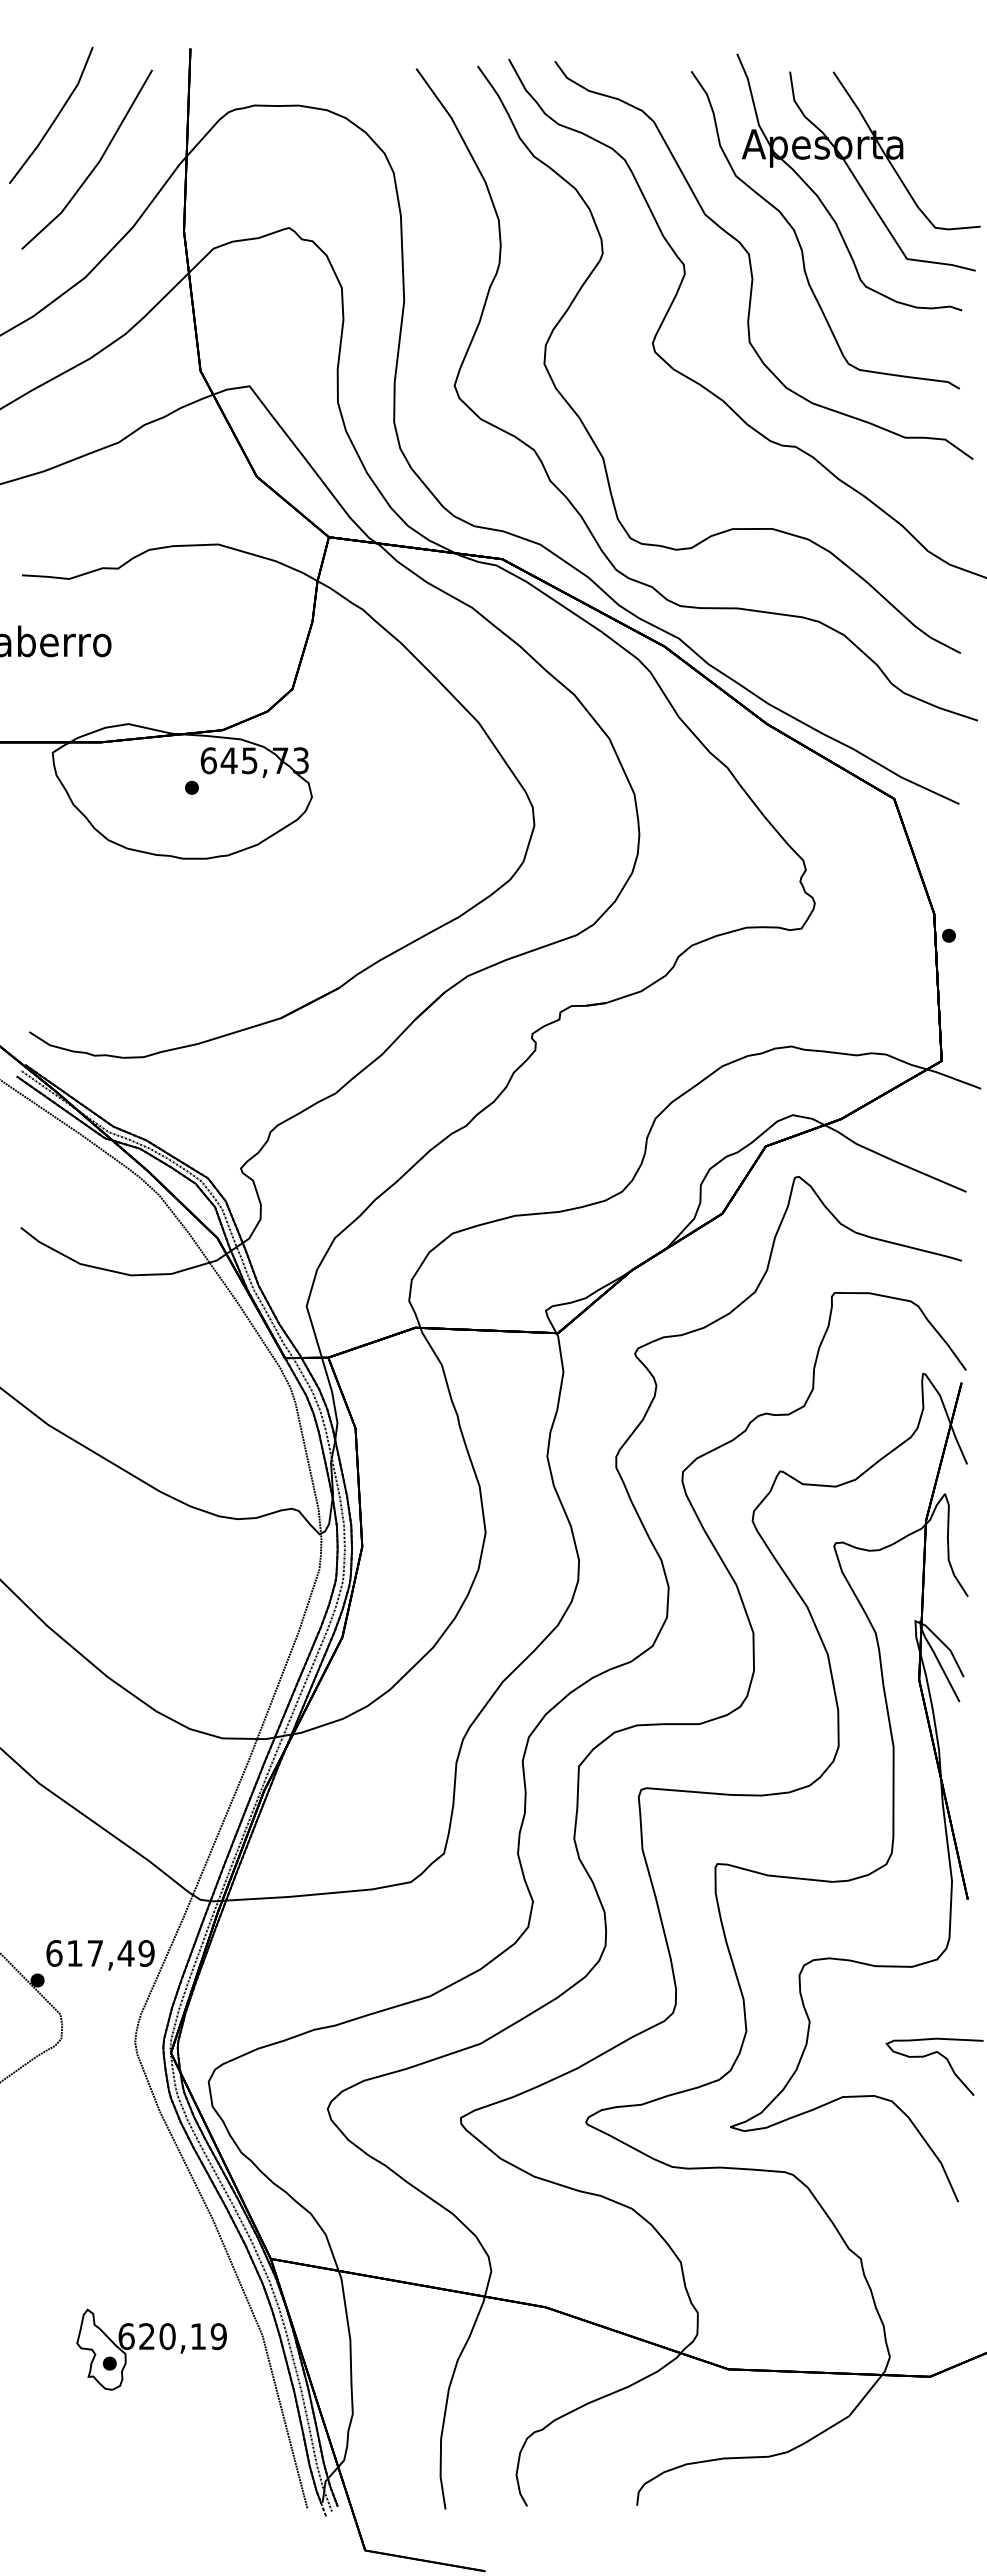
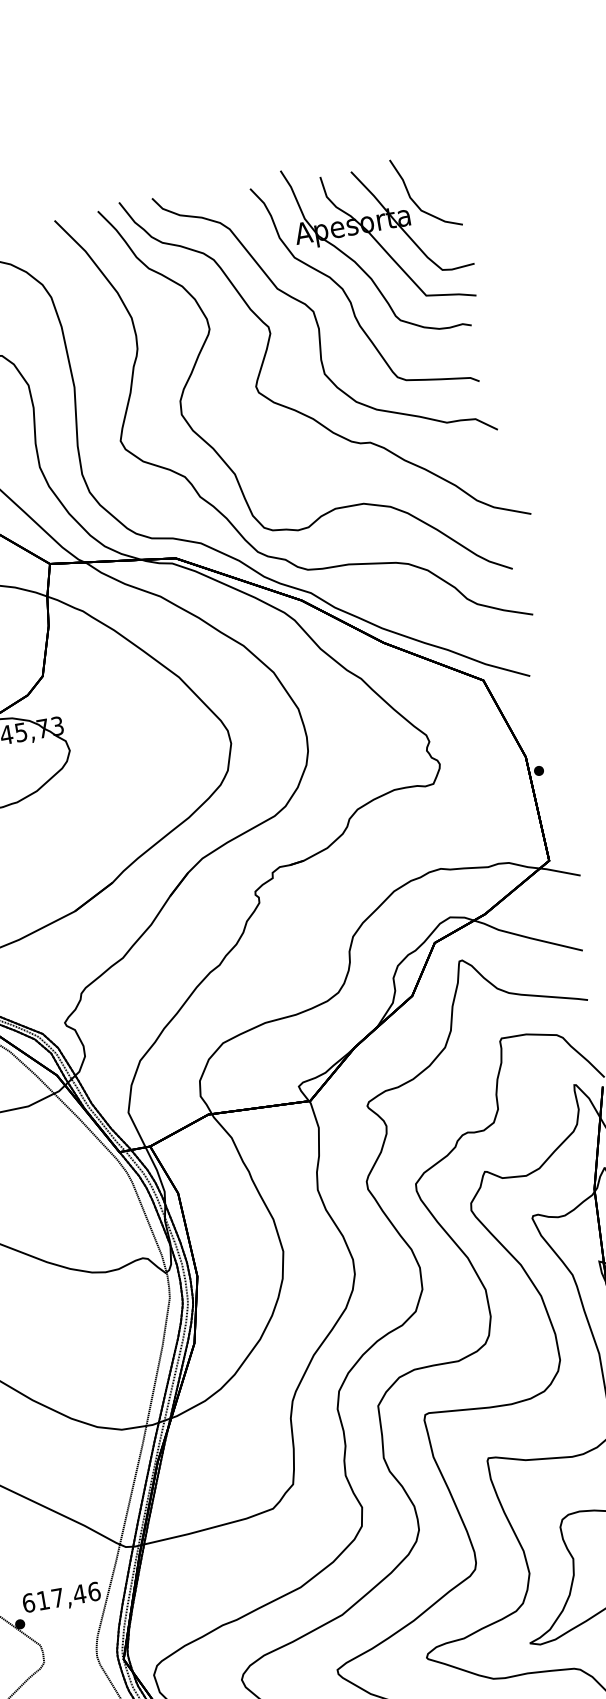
curve: (913, 127) -> (414, 201), added
text: (146, 1953) -> (94, 1591), 617,49 -> 617,46

